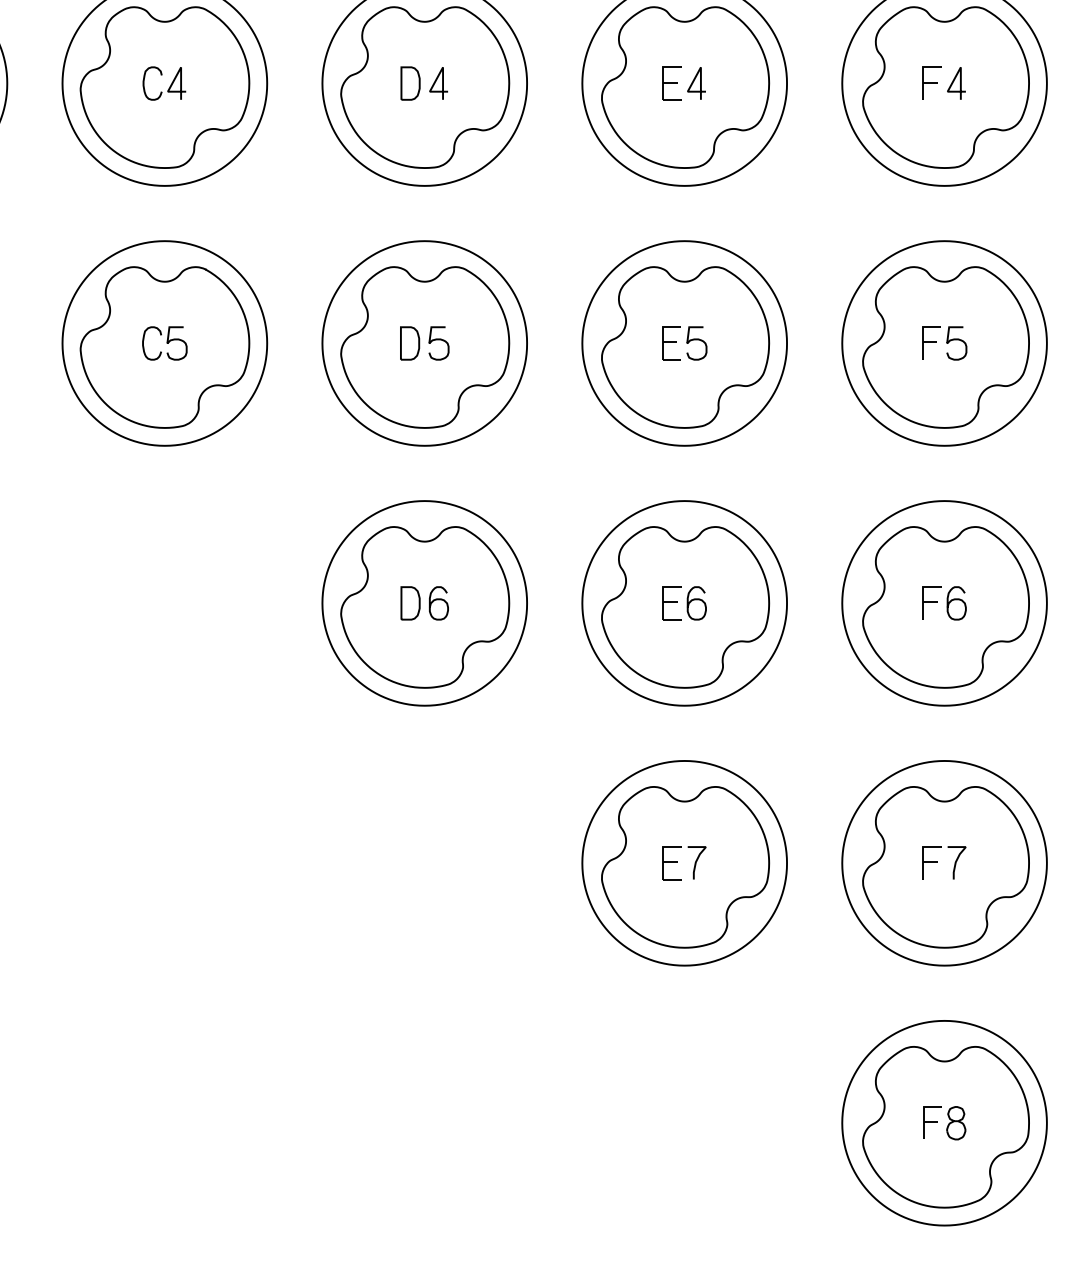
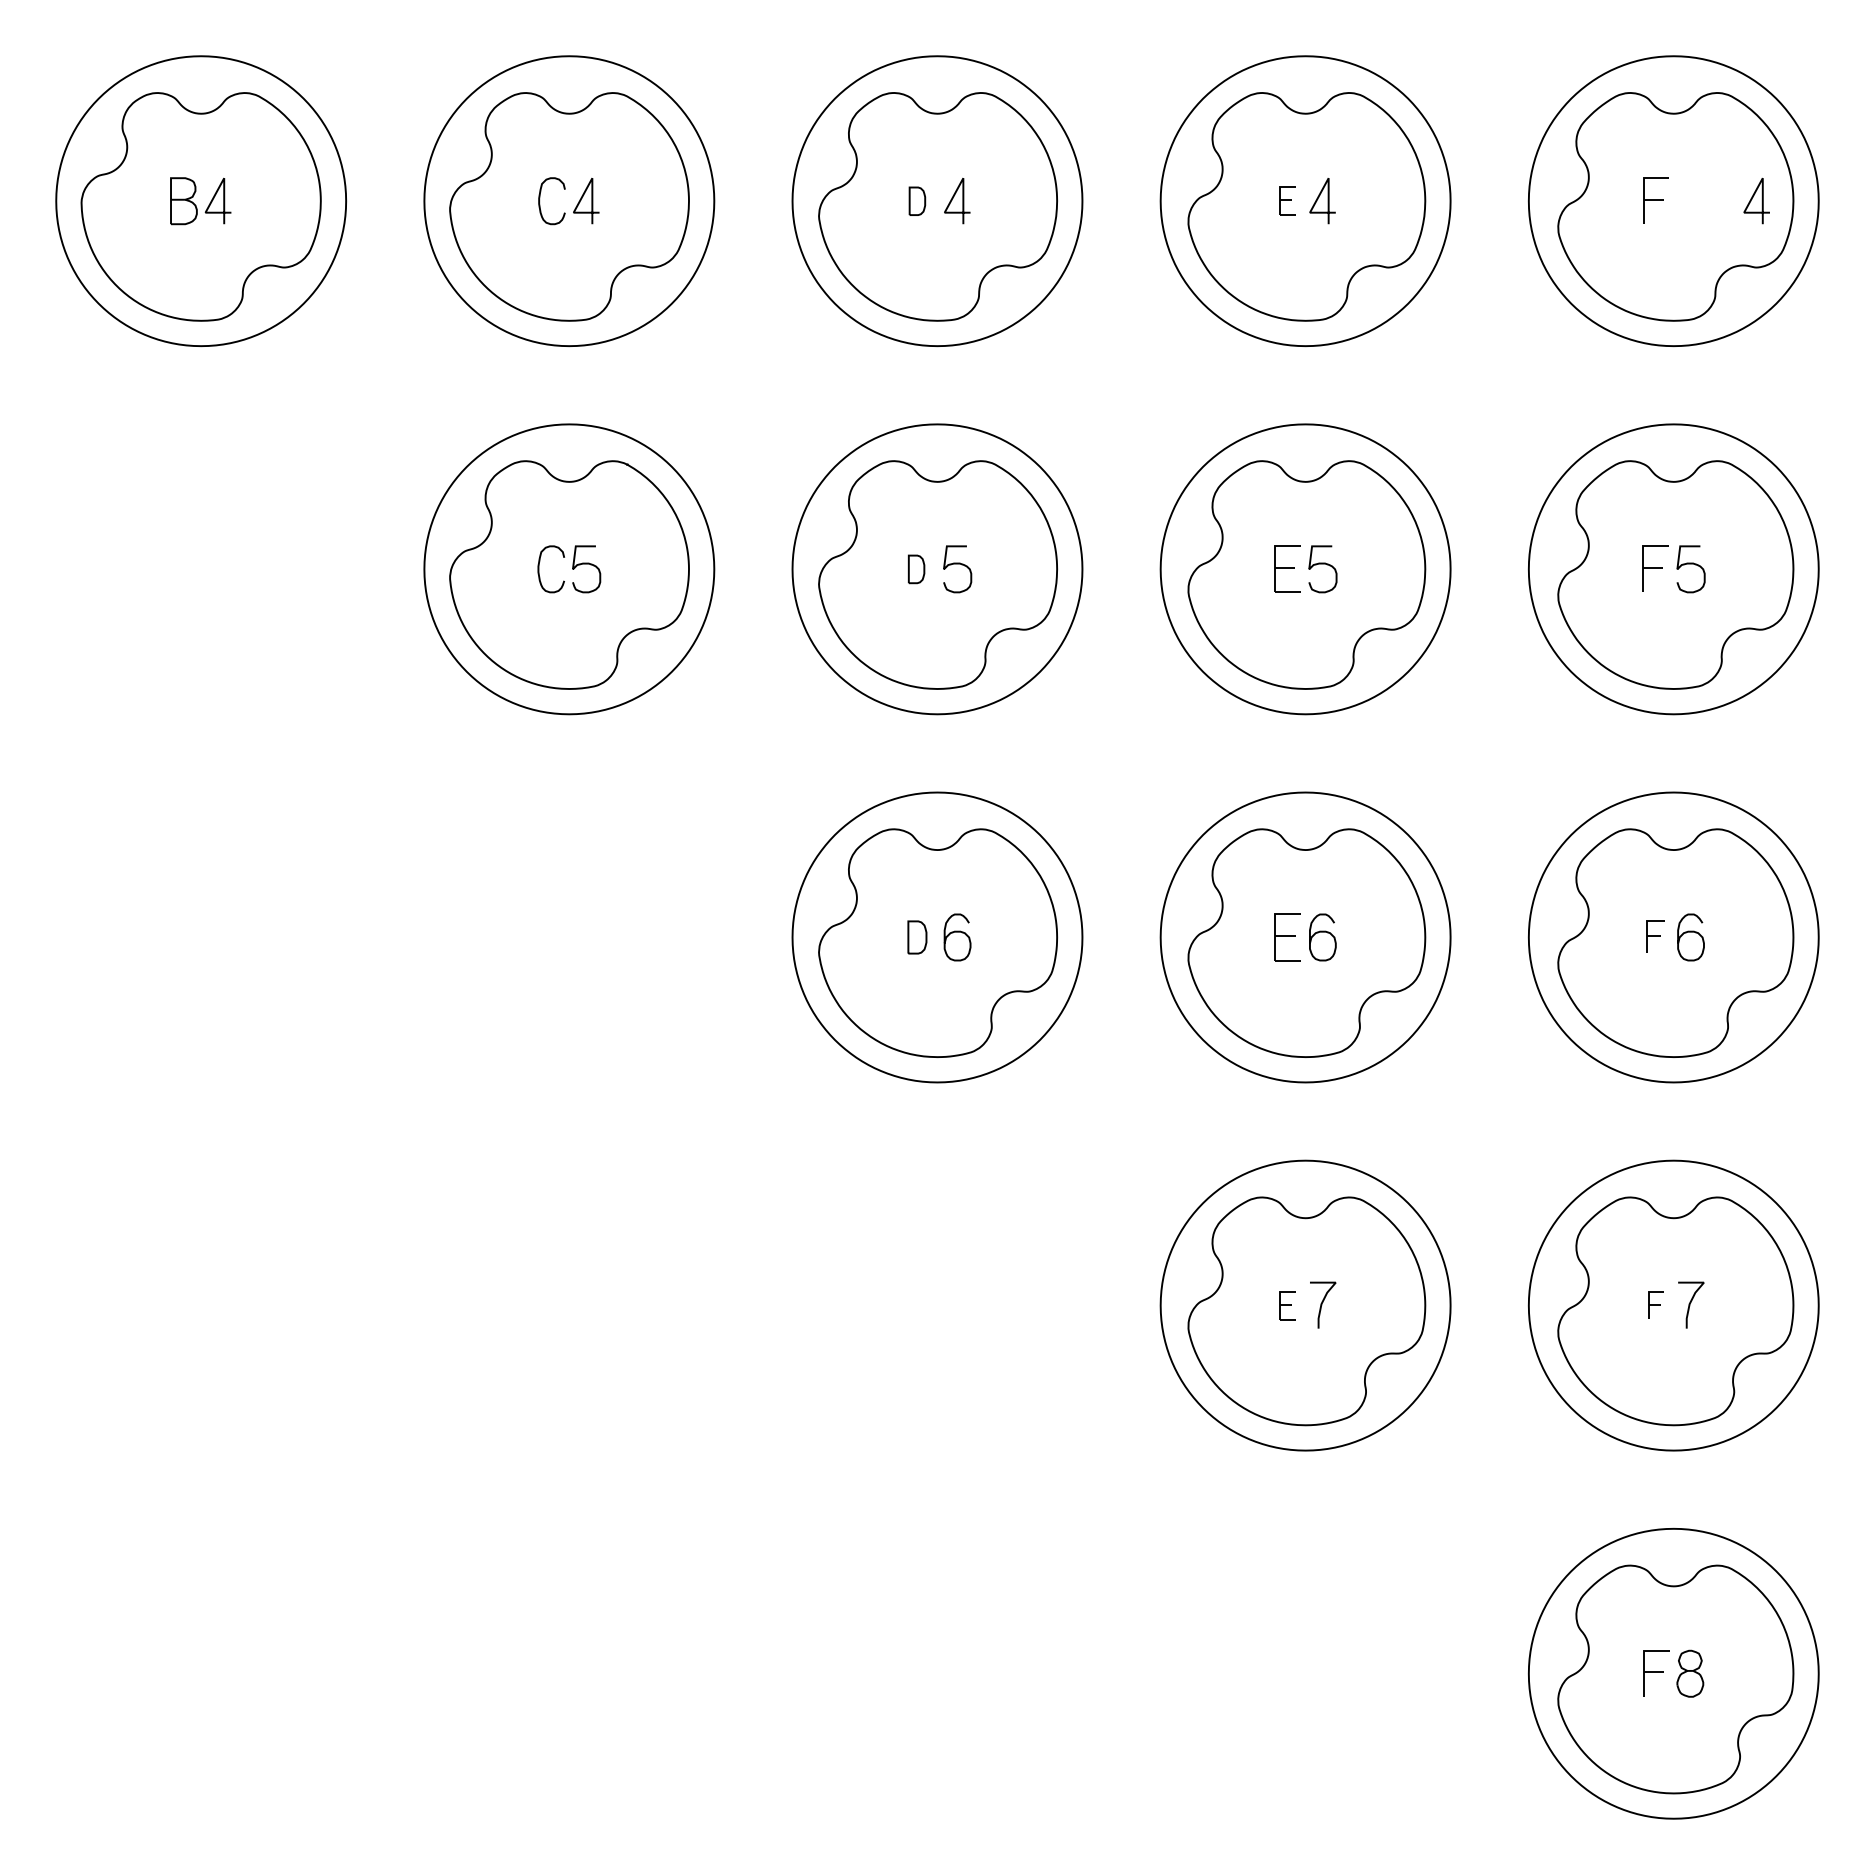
line: (953, 82) -> (1752, 199), moved
part: (410, 83) -> (917, 201), size x0.6
part: (671, 83) -> (1287, 200), size x0.6
part: (409, 343) -> (916, 569), size x0.6
part: (931, 602) -> (1655, 936), size x0.7
part: (410, 603) -> (917, 937), size x0.7
part: (671, 863) -> (1287, 1305), size x0.6
part: (931, 863) -> (1655, 1305), size x0.6

